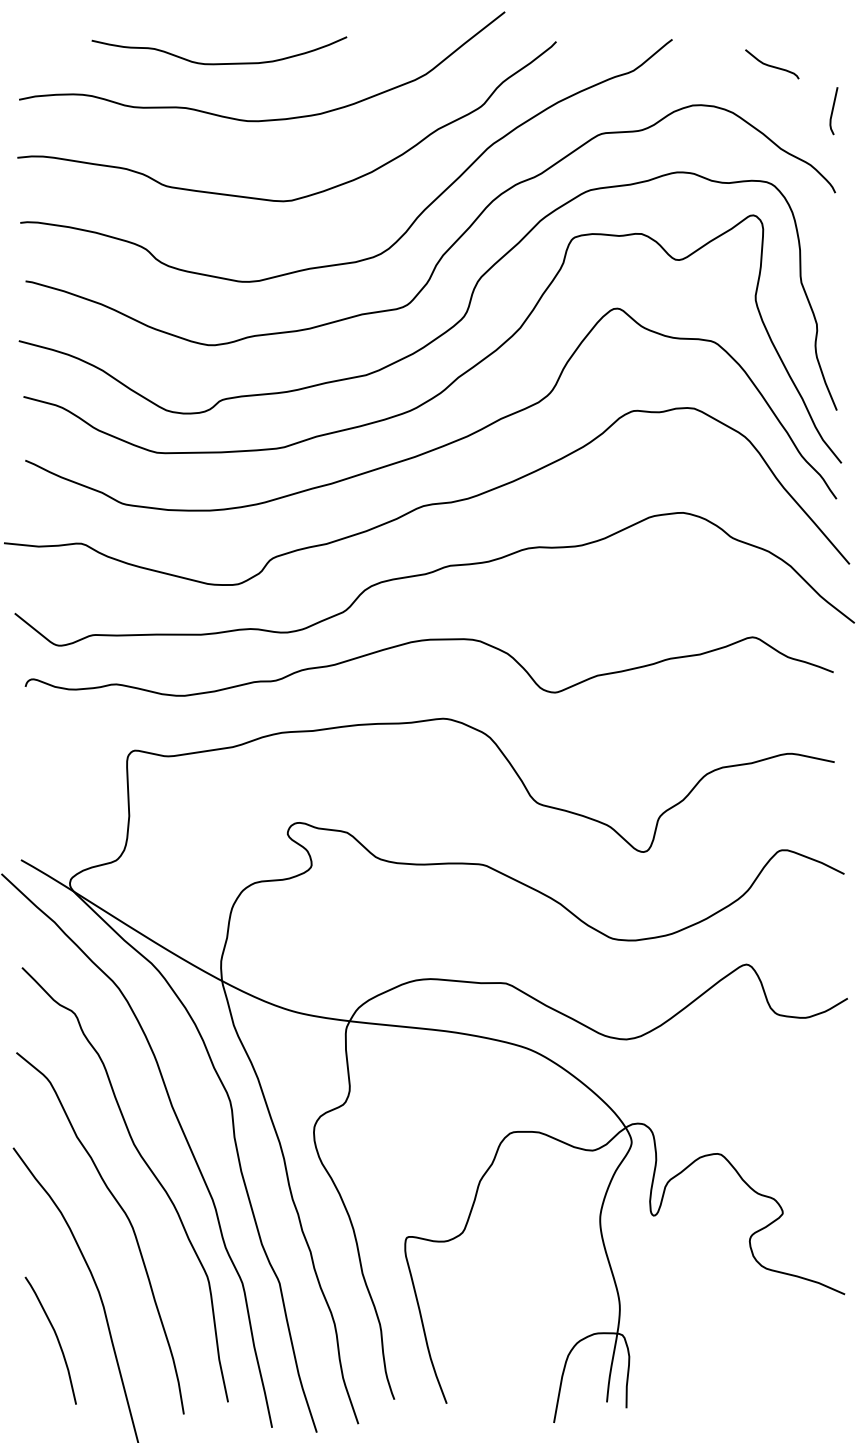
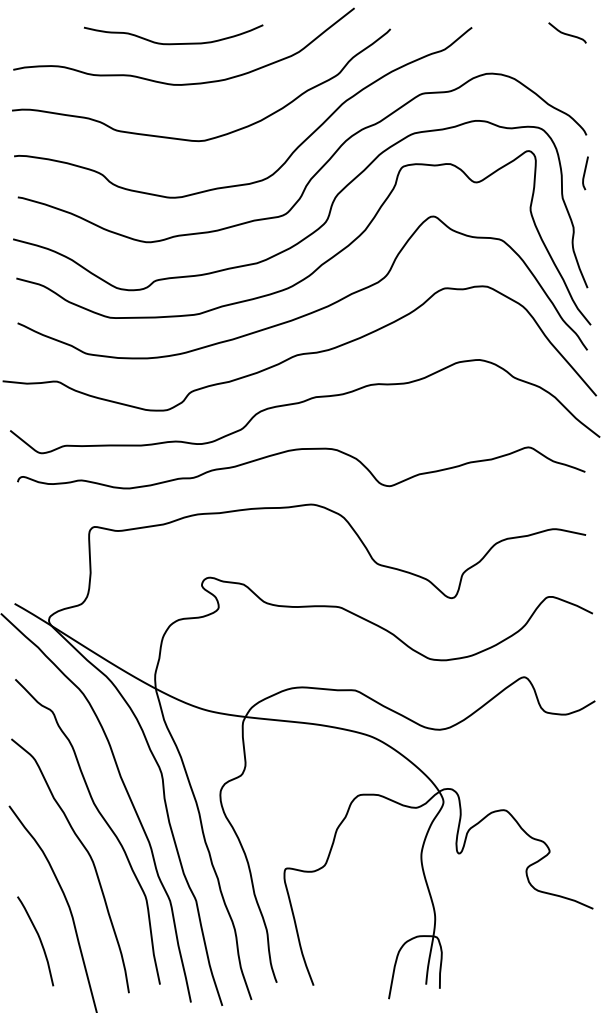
curve: (219, 63) -> (173, 43), moved
curve: (772, 65) -> (567, 33), moved
line: (833, 111) -> (585, 173), moved

